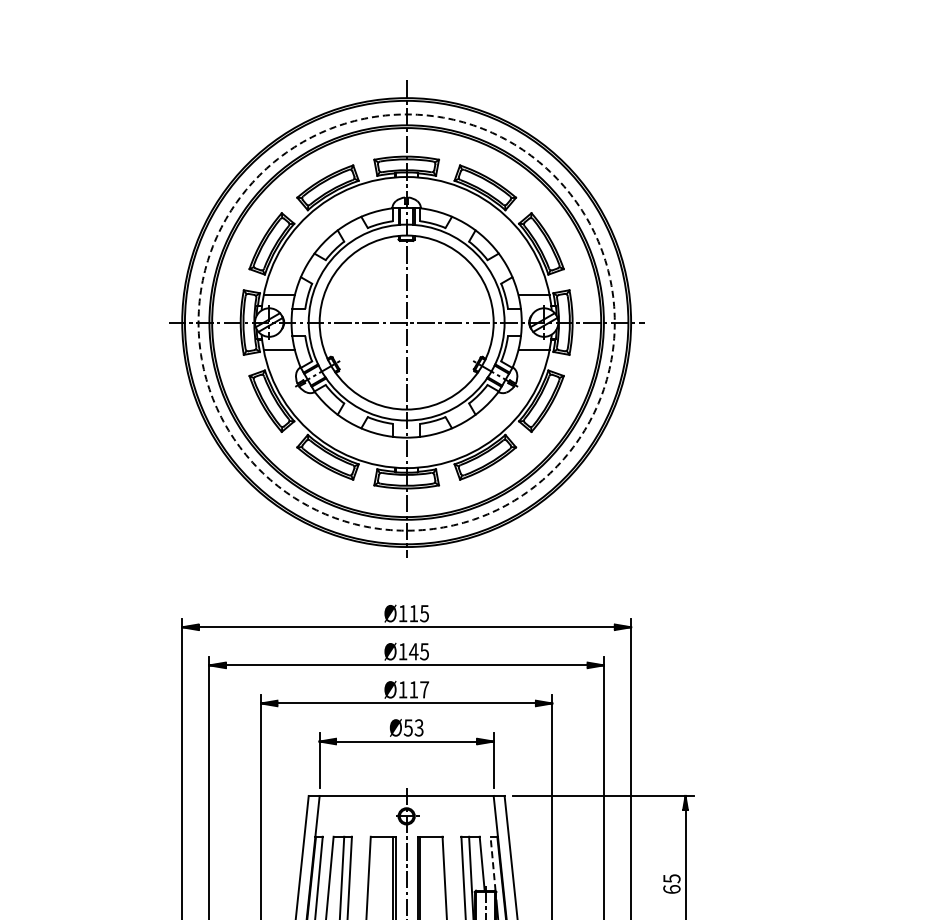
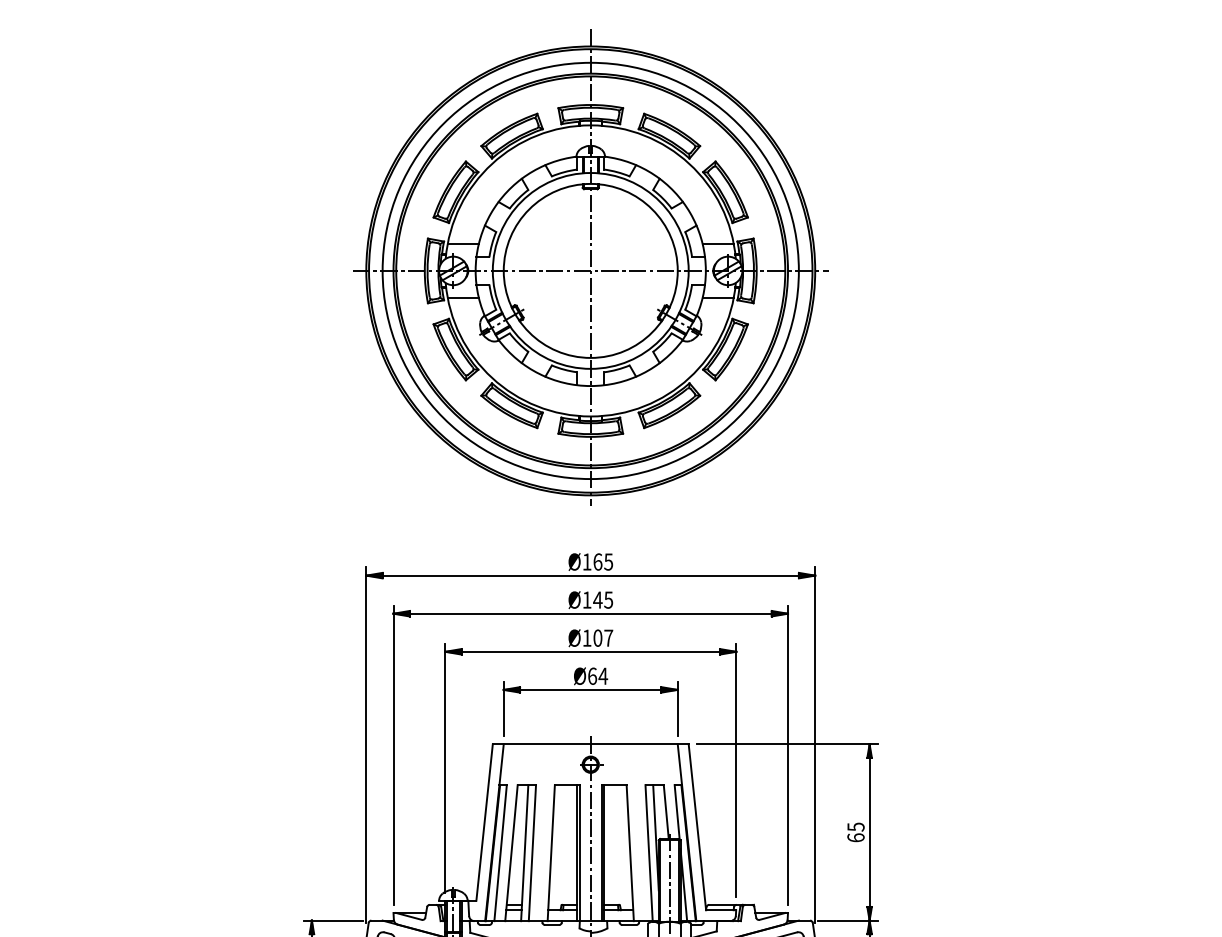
circle: (406, 322) -> (590, 270), dashed -> solid
text: (413, 613) -> (597, 561), Ø115 -> Ø165
text: (413, 689) -> (597, 637), Ø117 -> Ø107
text: (414, 727) -> (598, 675), Ø53 -> Ø64
line: (493, 863) -> (677, 811), dashed -> solid

